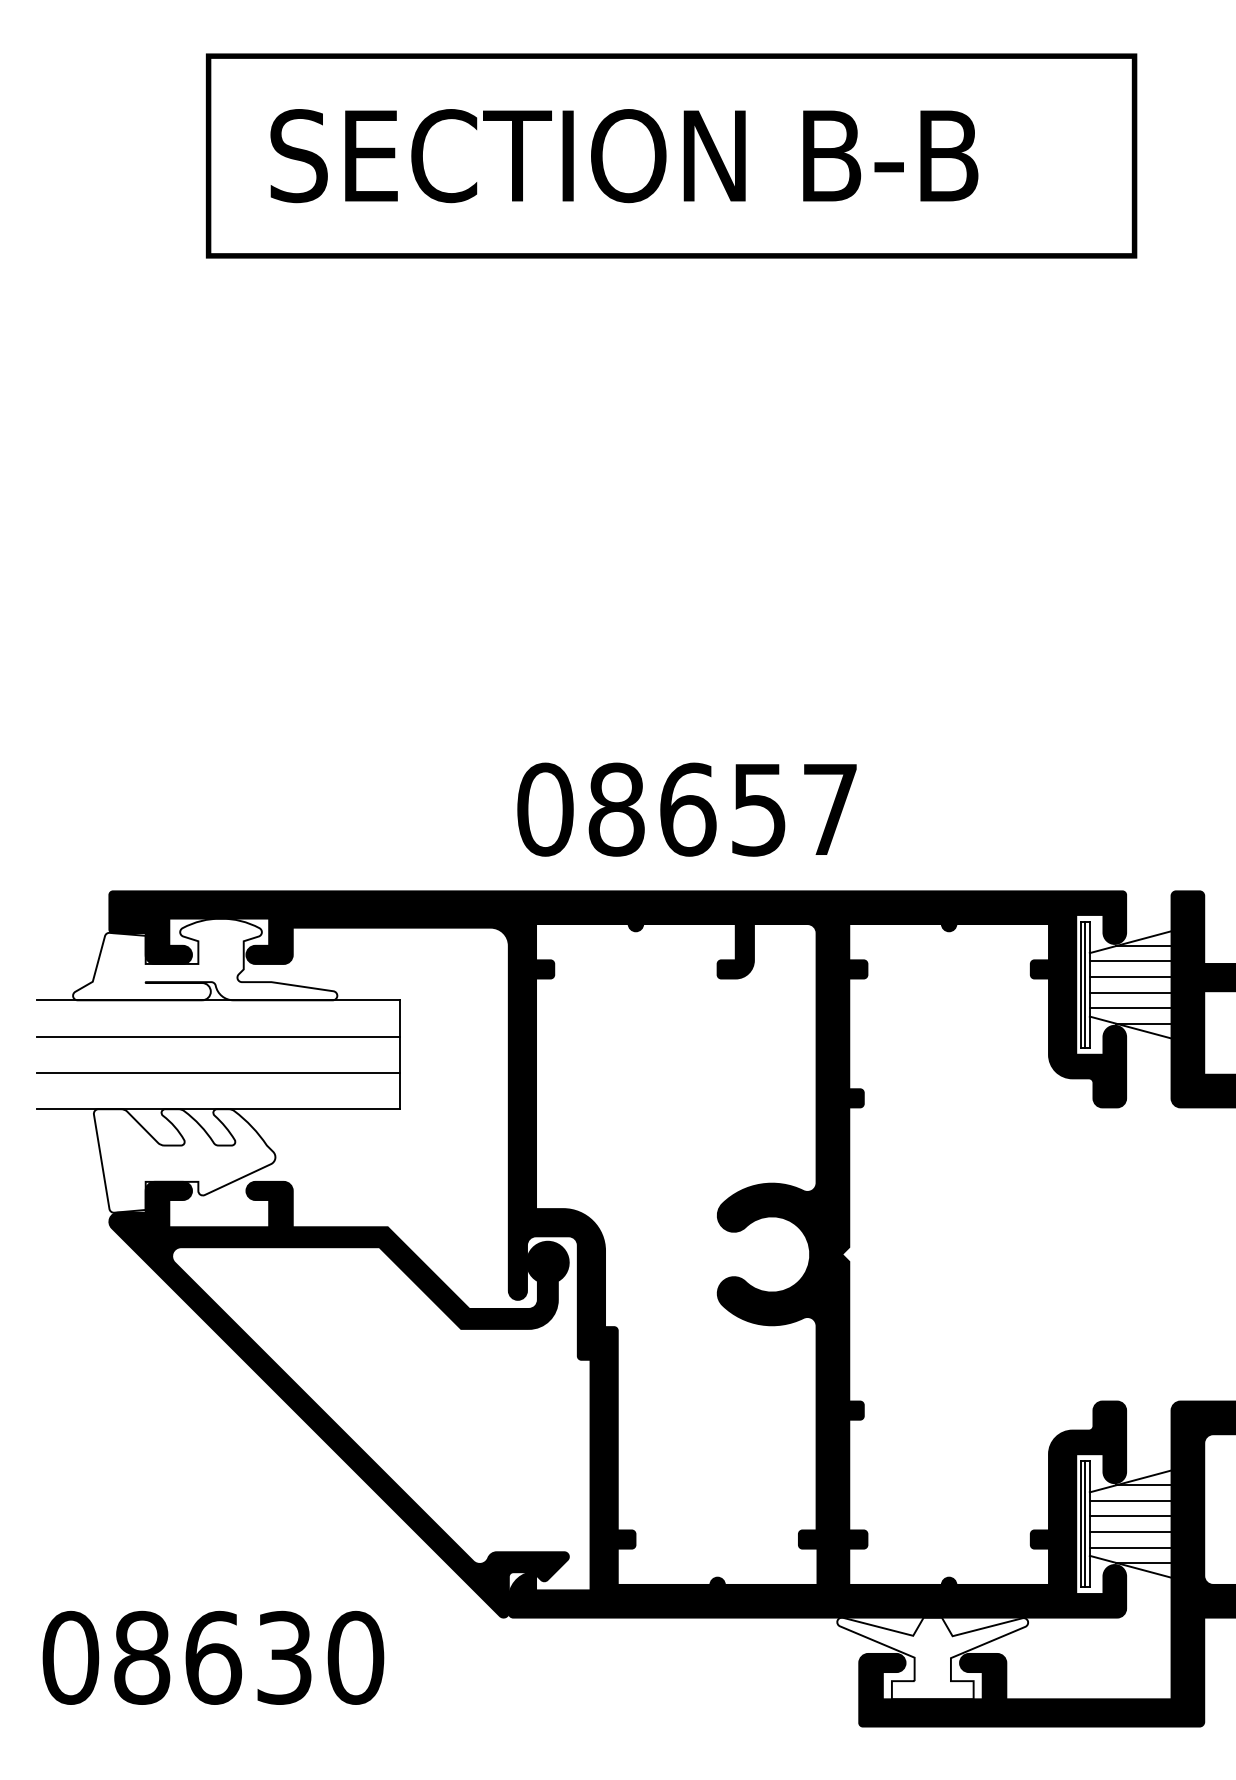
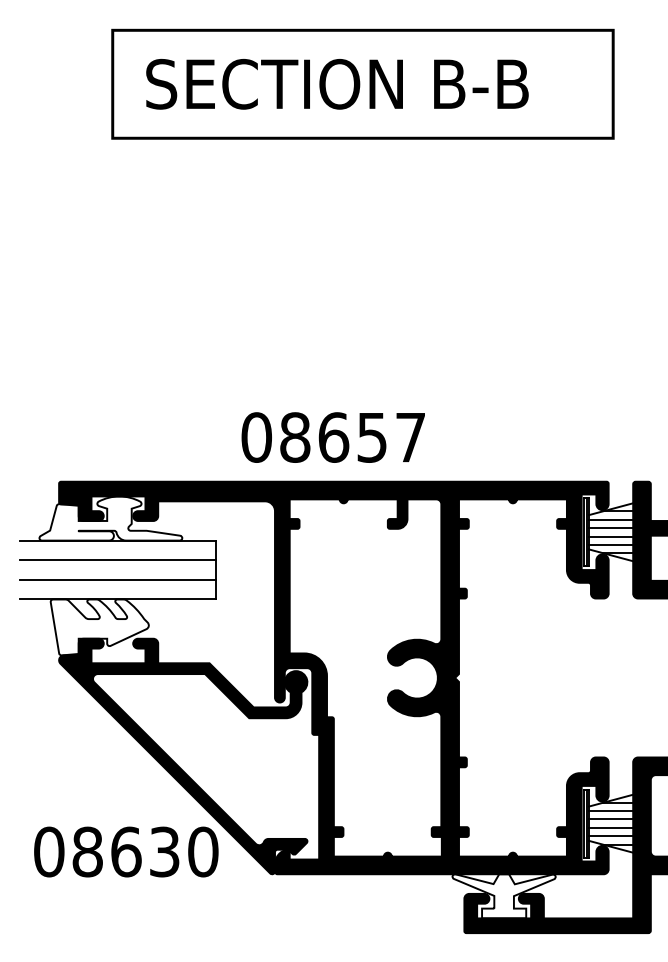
text: (685, 809) -> (332, 437), moved
text: (213, 1656) -> (126, 851), moved

